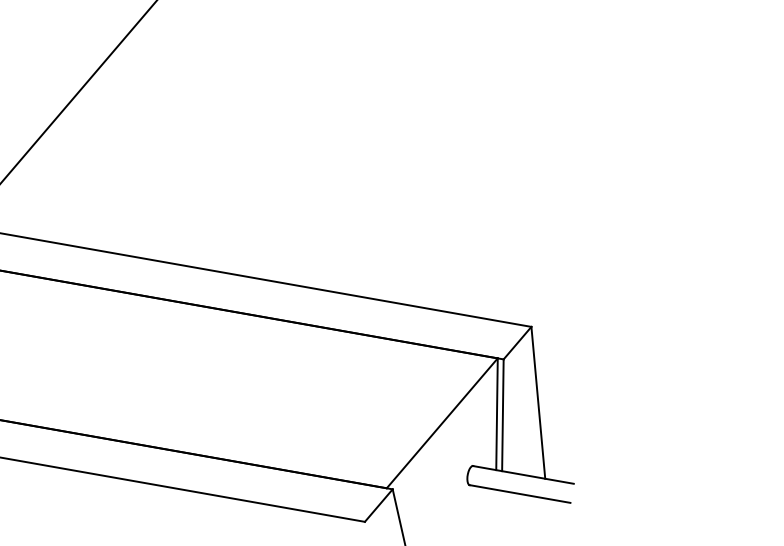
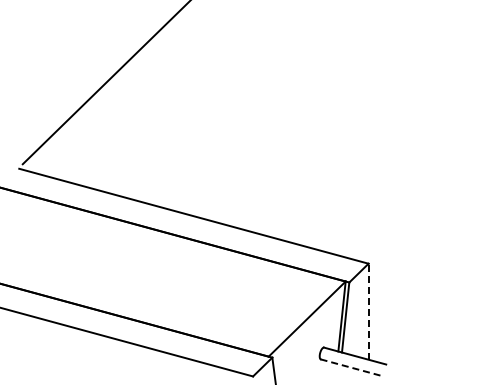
line: (538, 402) -> (368, 311), solid -> dashed
line: (520, 493) -> (352, 367), solid -> dashed

